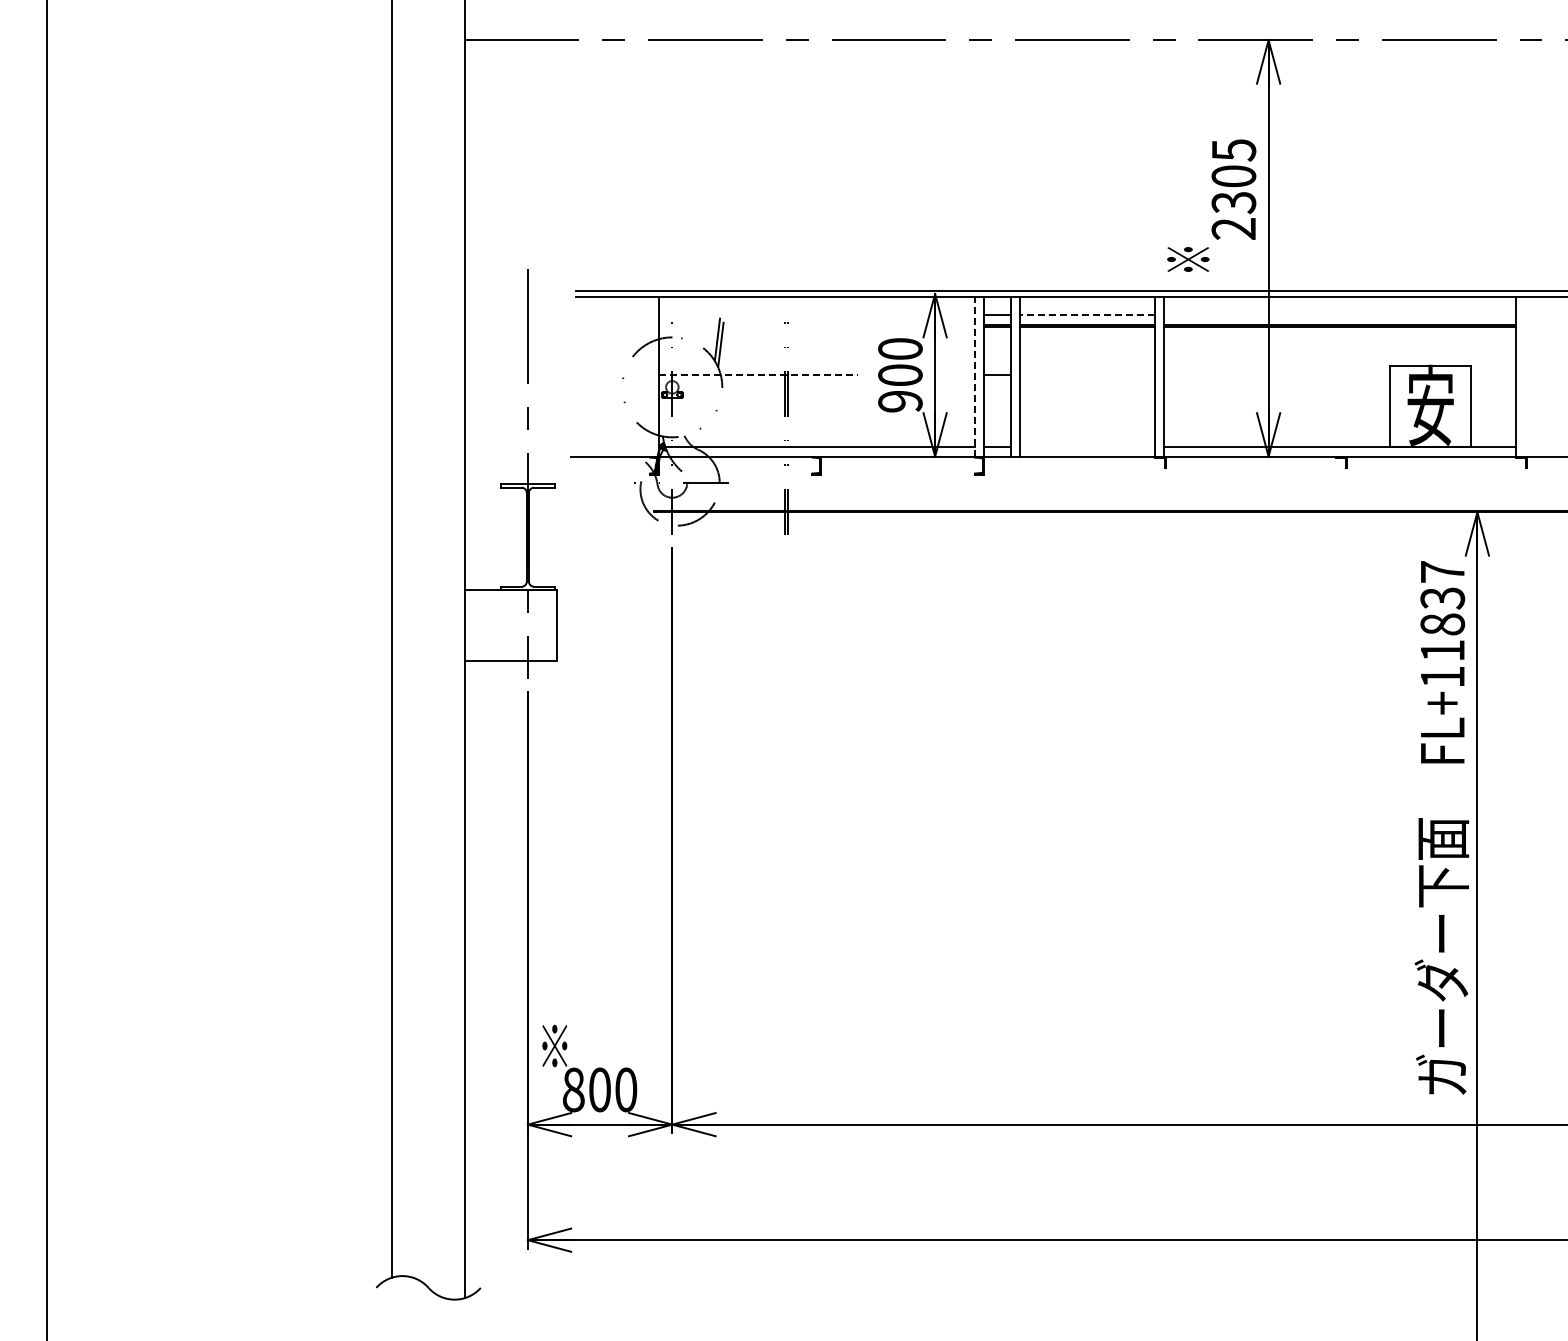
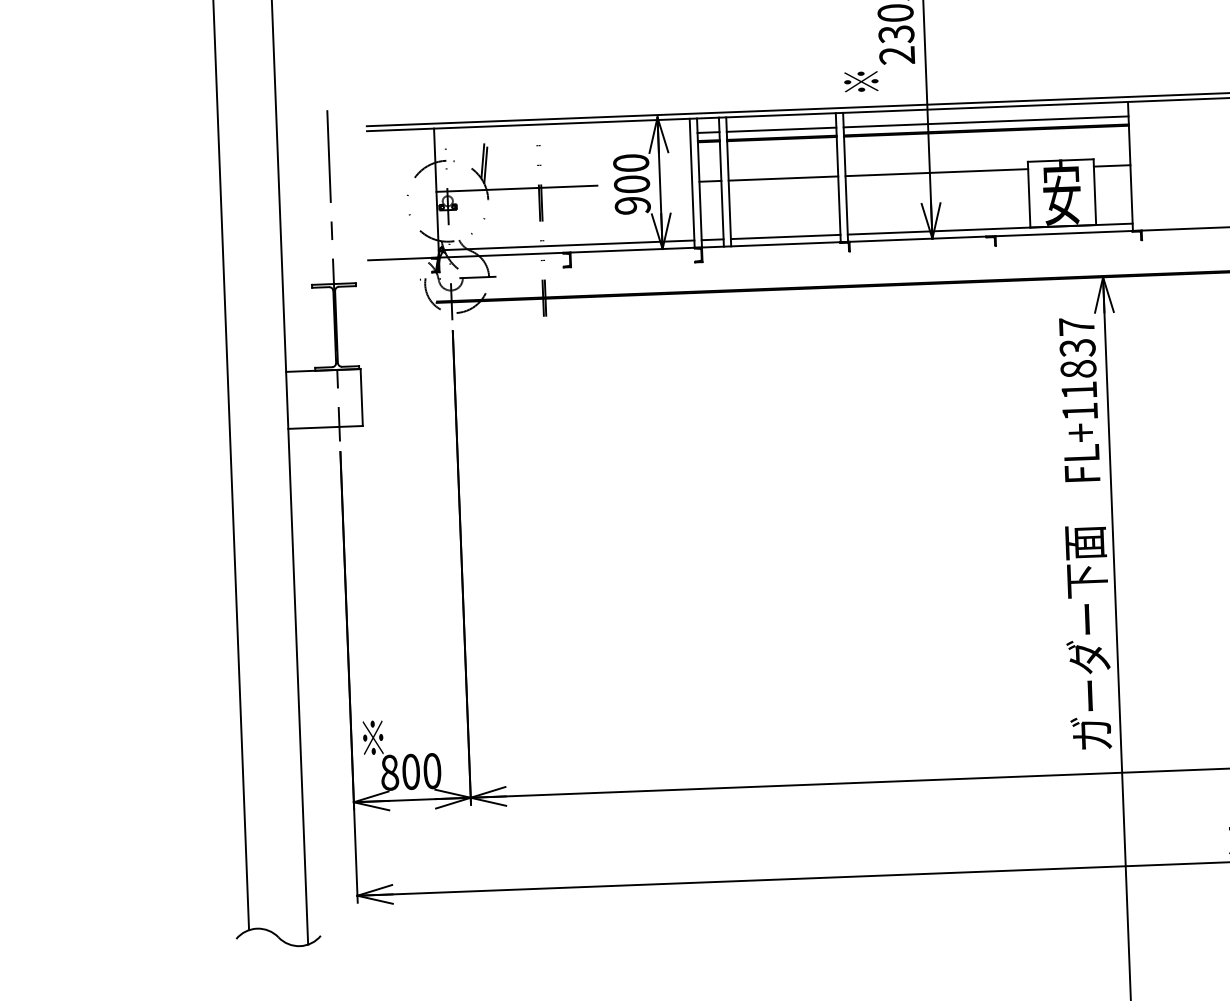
line: (1087, 314) -> (781, 129), dashed -> solid
line: (1340, 314) -> (986, 121), added
line: (758, 375) -> (517, 188), dashed -> solid
line: (1087, 375) -> (783, 178), added
line: (1277, 375) -> (937, 172), added
line: (1493, 375) -> (1111, 166), added
line: (974, 376) -> (691, 183), dashed -> solid
line: (1087, 447) -> (785, 236), added

